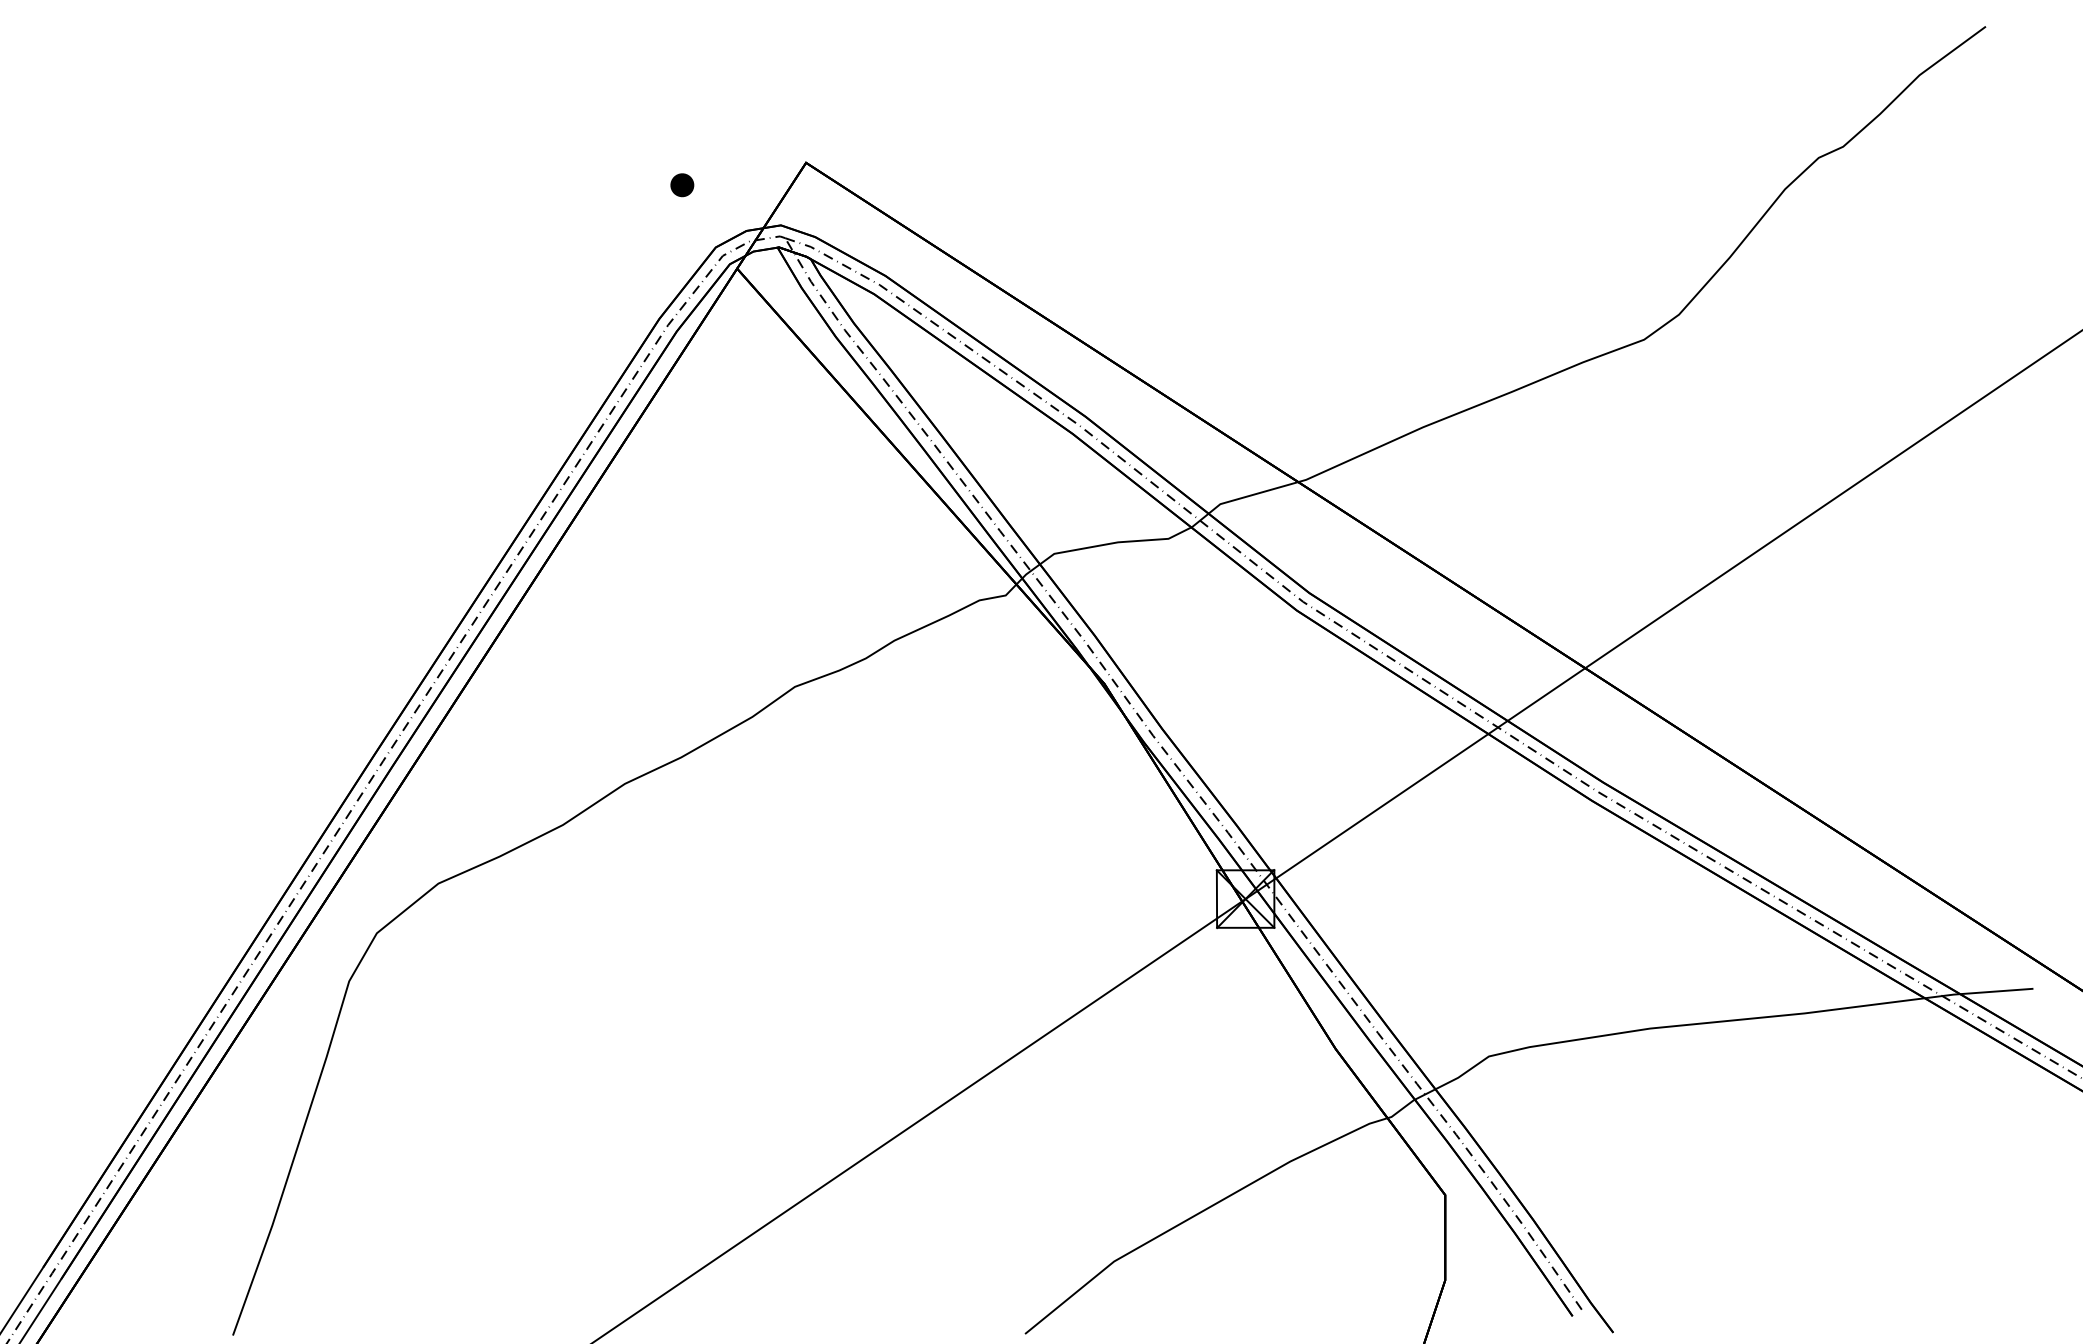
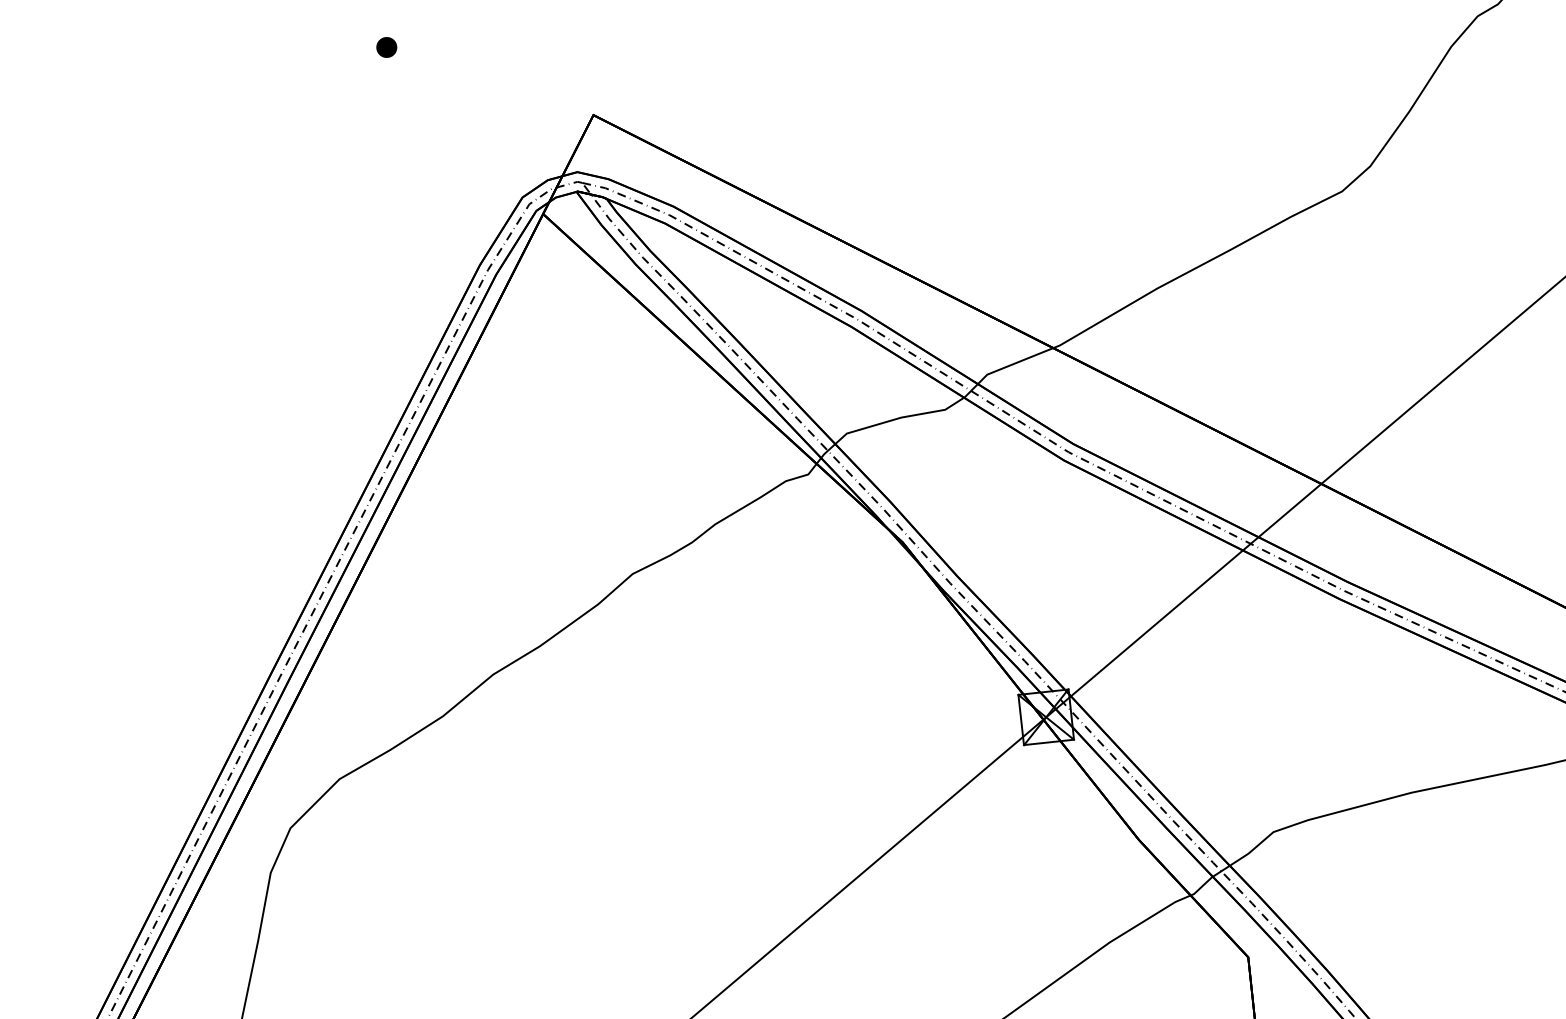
part: (682, 185) -> (386, 47), moved

